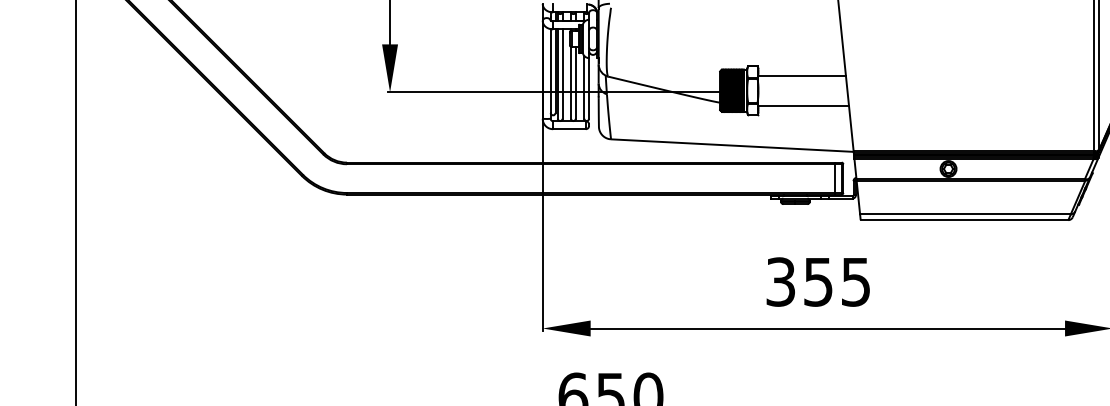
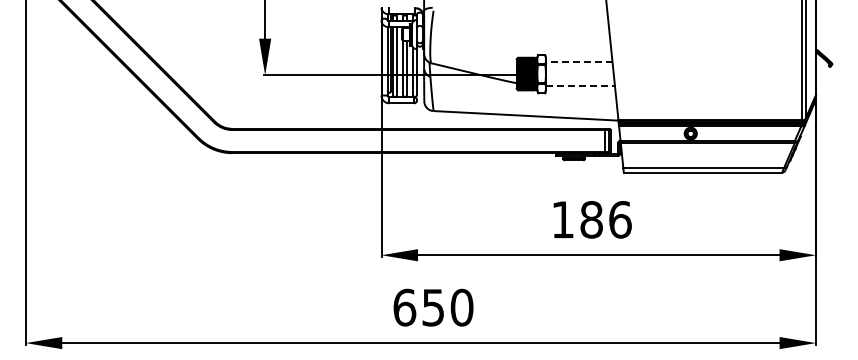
line: (801, 75) -> (578, 62), solid -> dashed
line: (803, 105) -> (580, 85), solid -> dashed
text: (818, 281) -> (591, 219), 355 -> 186

